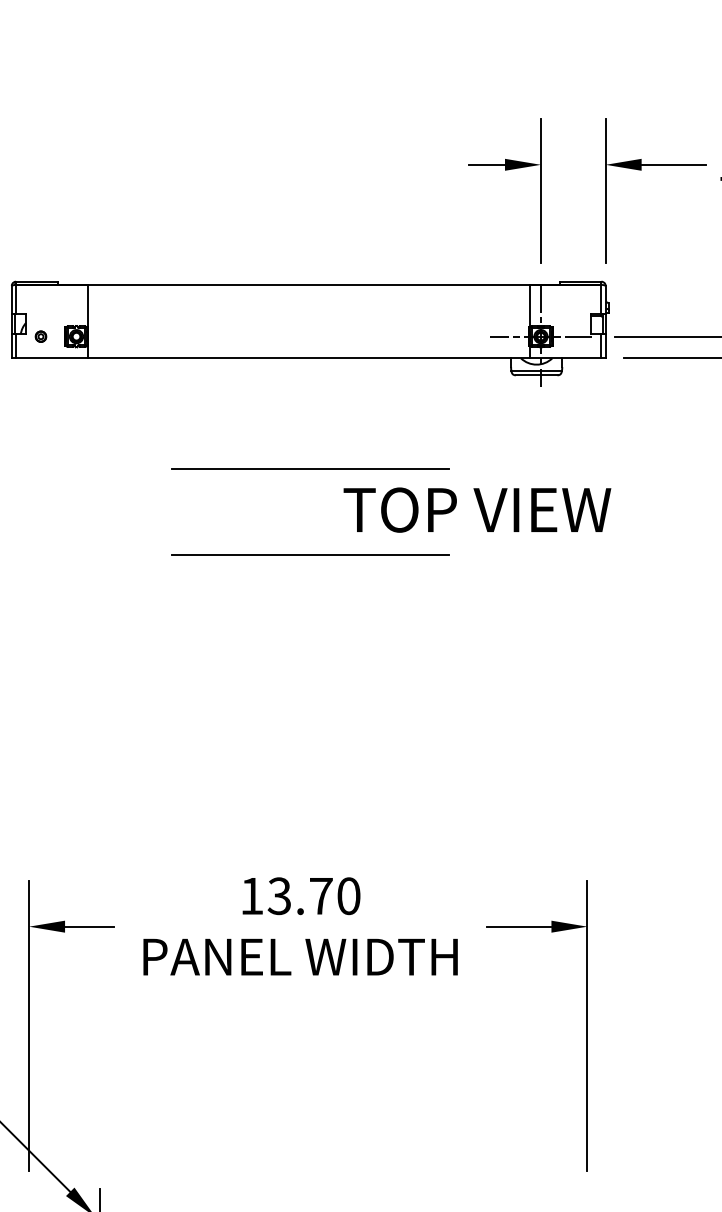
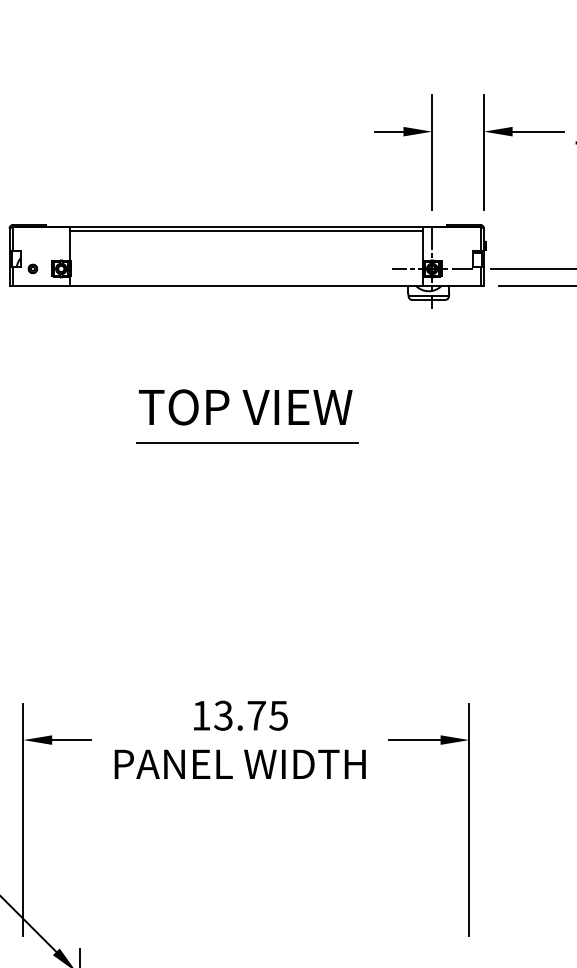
line: (308, 288) -> (246, 230), added
line: (310, 468) -> (248, 374), removed
text: (477, 509) -> (245, 406), moved
text: (348, 895) -> (278, 715), 13.70 -> 13.75

